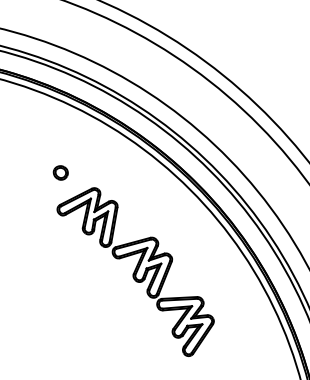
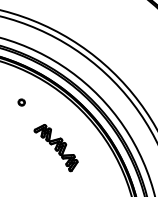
part: (134, 270) -> (55, 147), size x0.6

